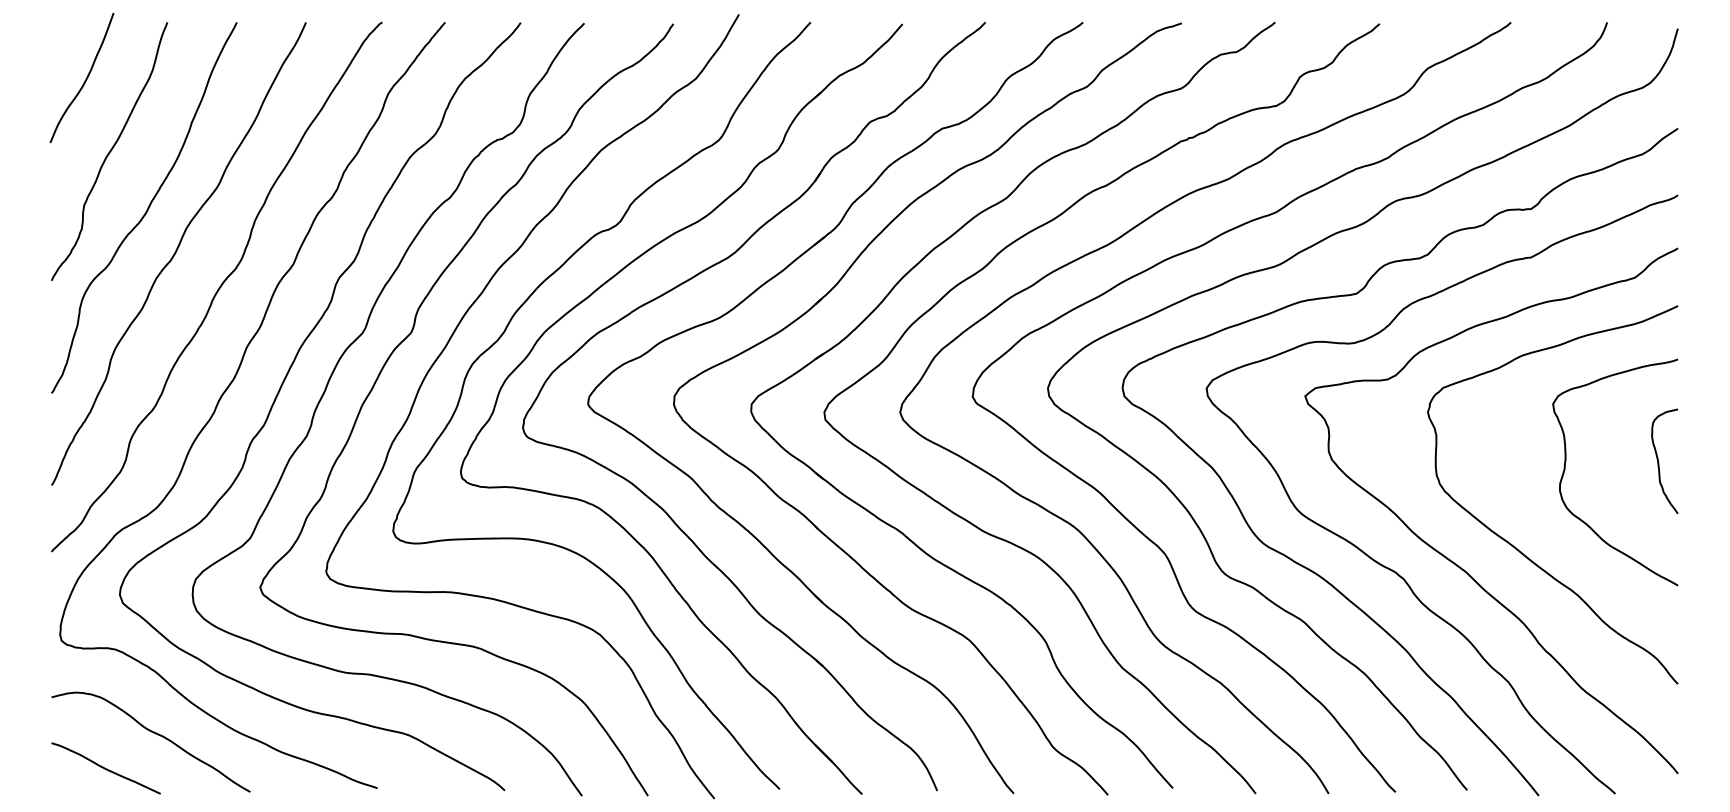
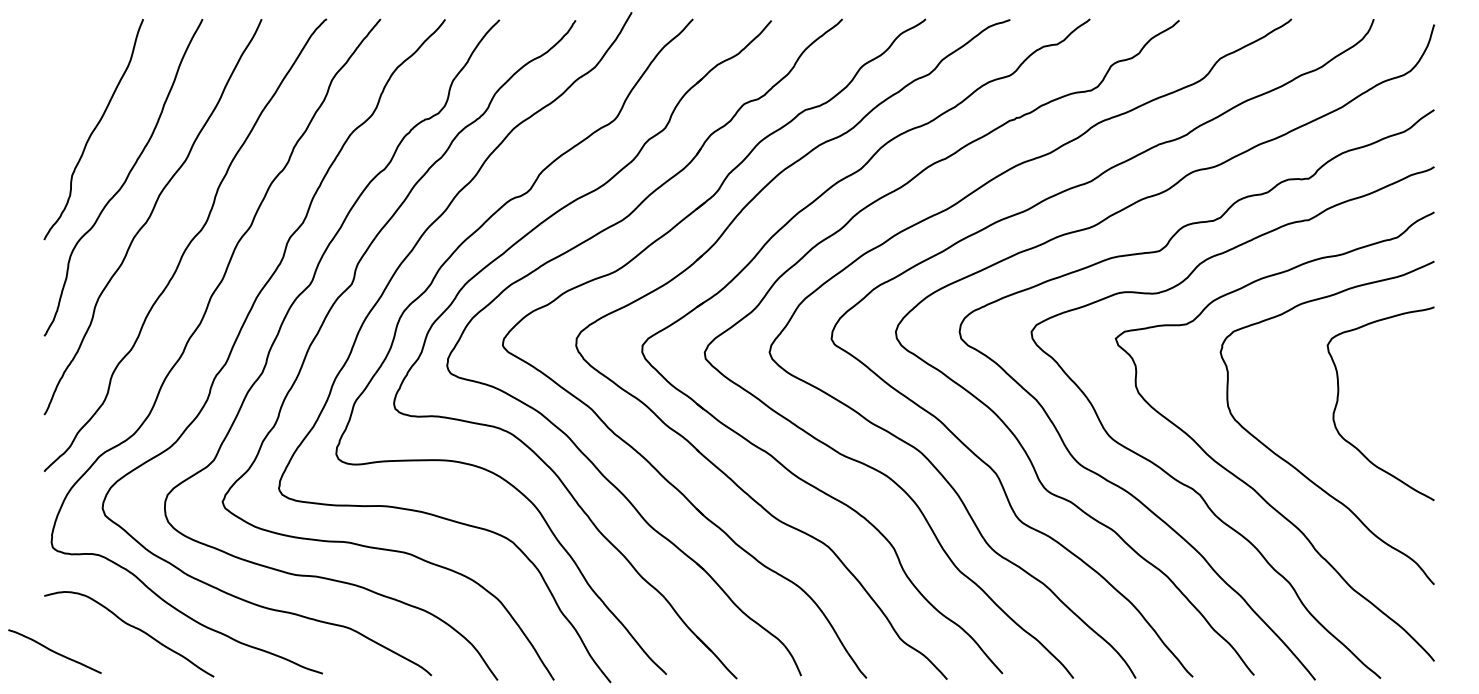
curve: (85, 78) -> (73, 67), removed
curve: (1659, 462) -> (1418, 395), removed
curve: (105, 768) -> (54, 651), moved

